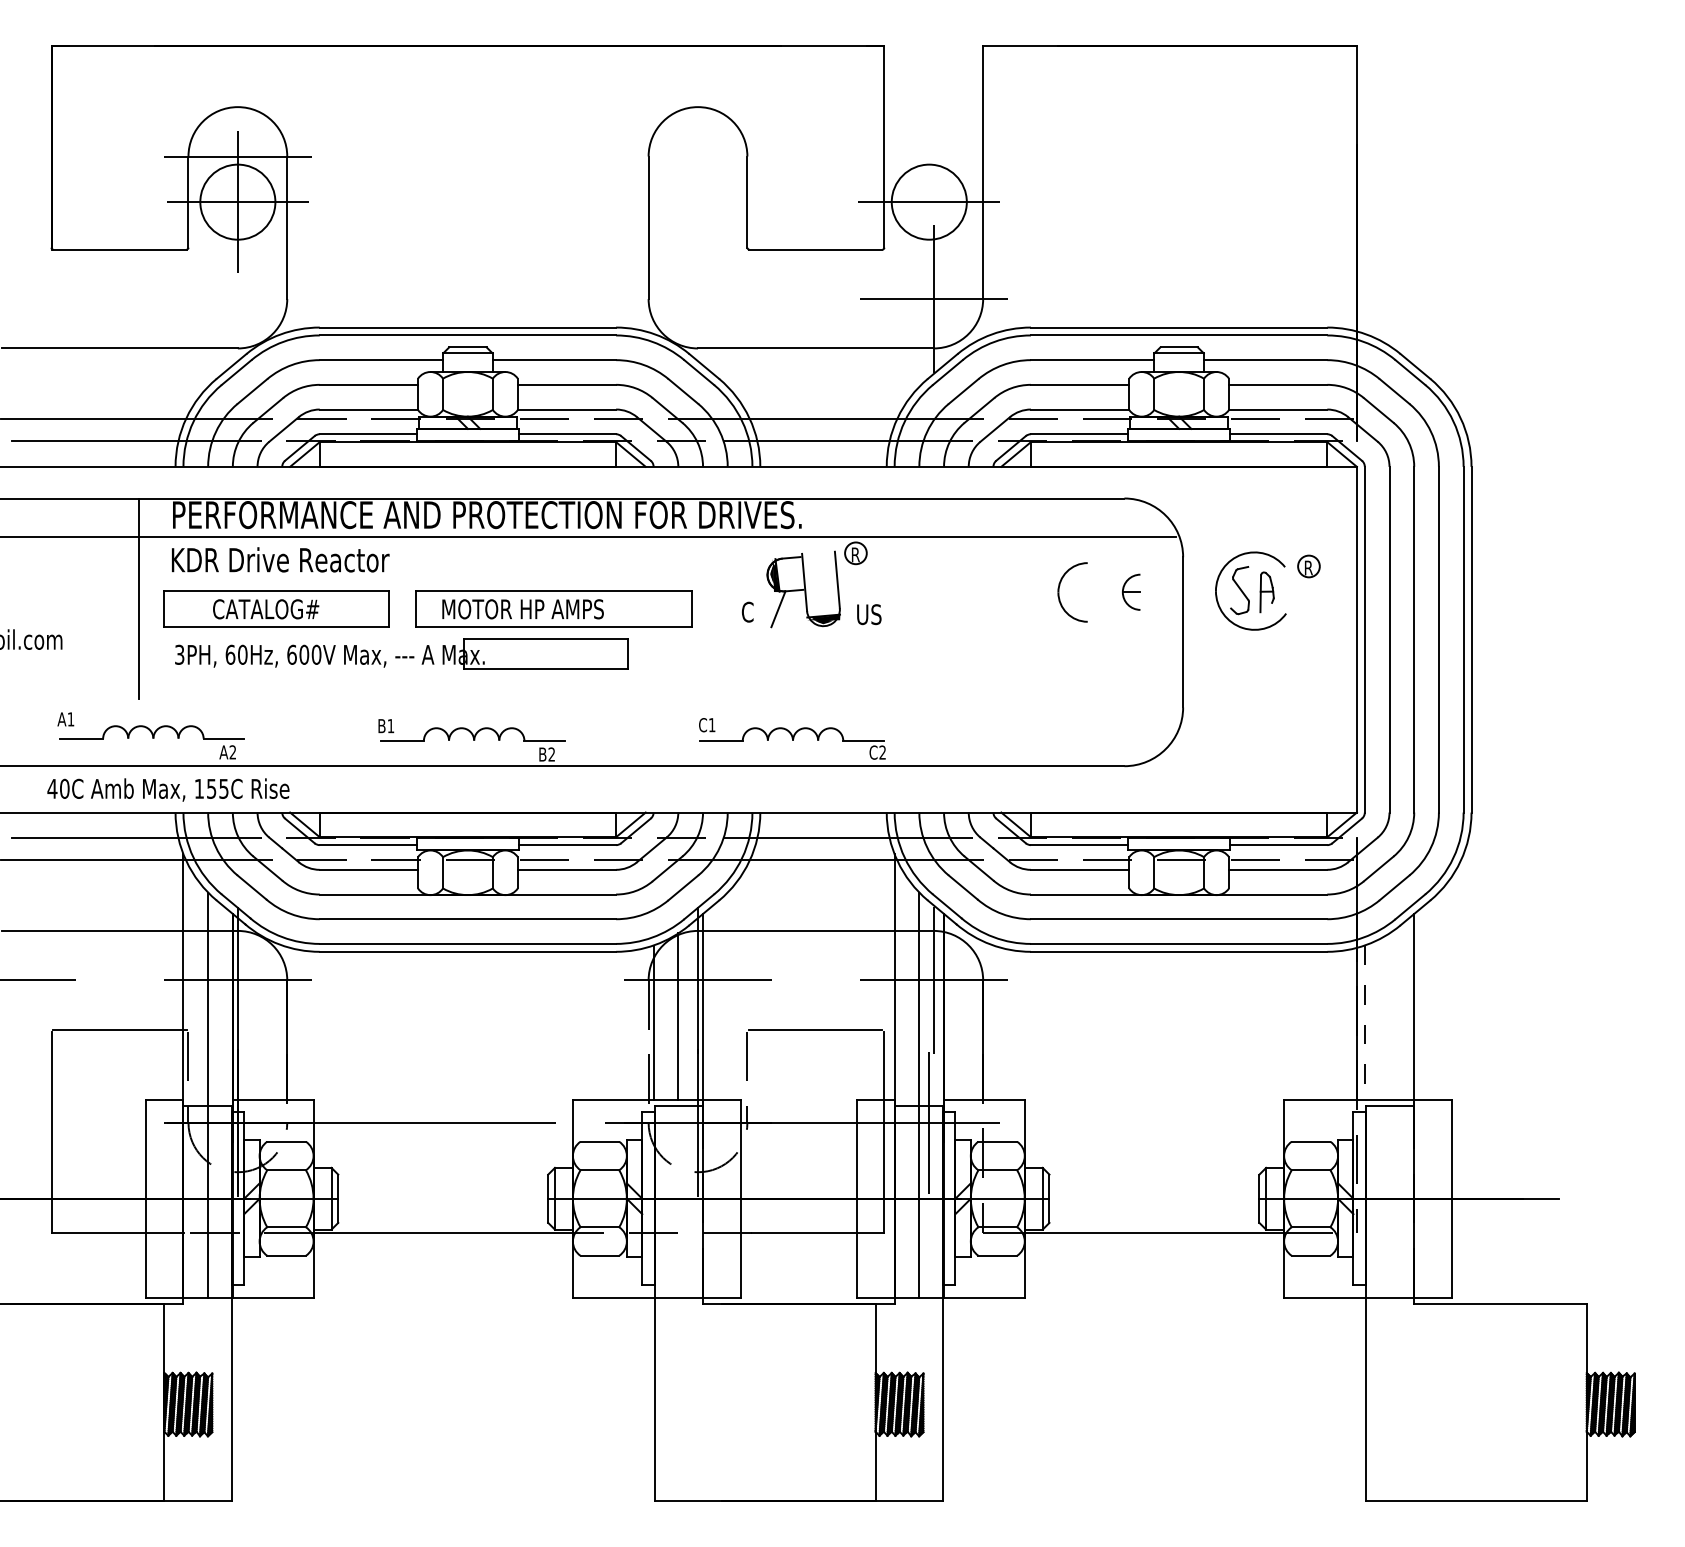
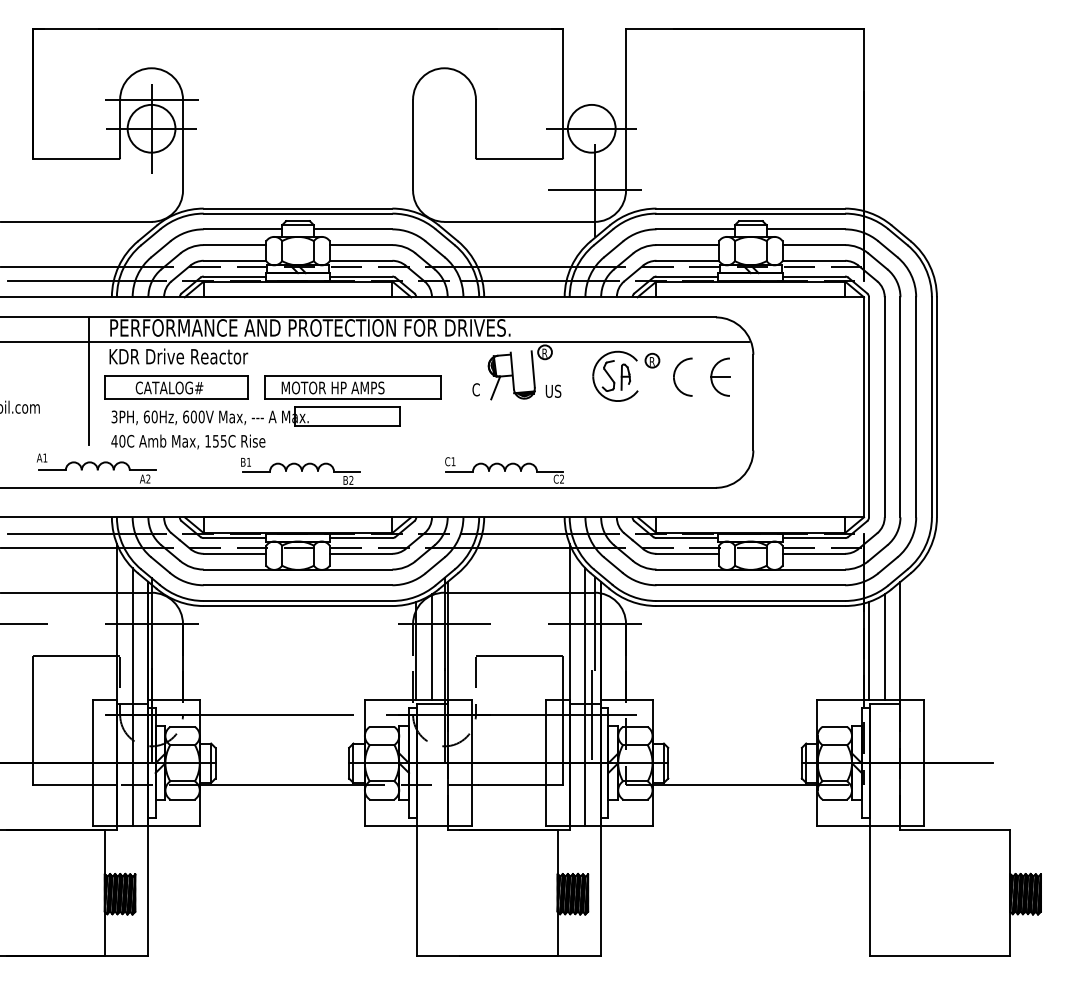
part: (1268, 589) -> (626, 375), moved
part: (1131, 591) -> (720, 376), size x1.67
text: (168, 789) -> (188, 441), moved
line: (1389, 1016) -> (884, 647), added
line: (1365, 1023) -> (869, 651), dashed -> solid

